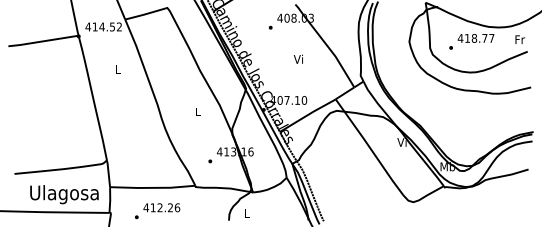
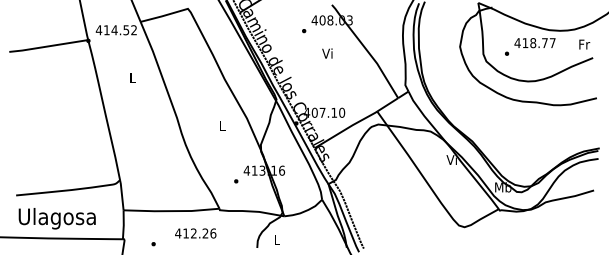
text: (298, 59) -> (327, 53), moved
text: (63, 194) -> (56, 218), moved
text: (161, 207) -> (195, 233), moved

